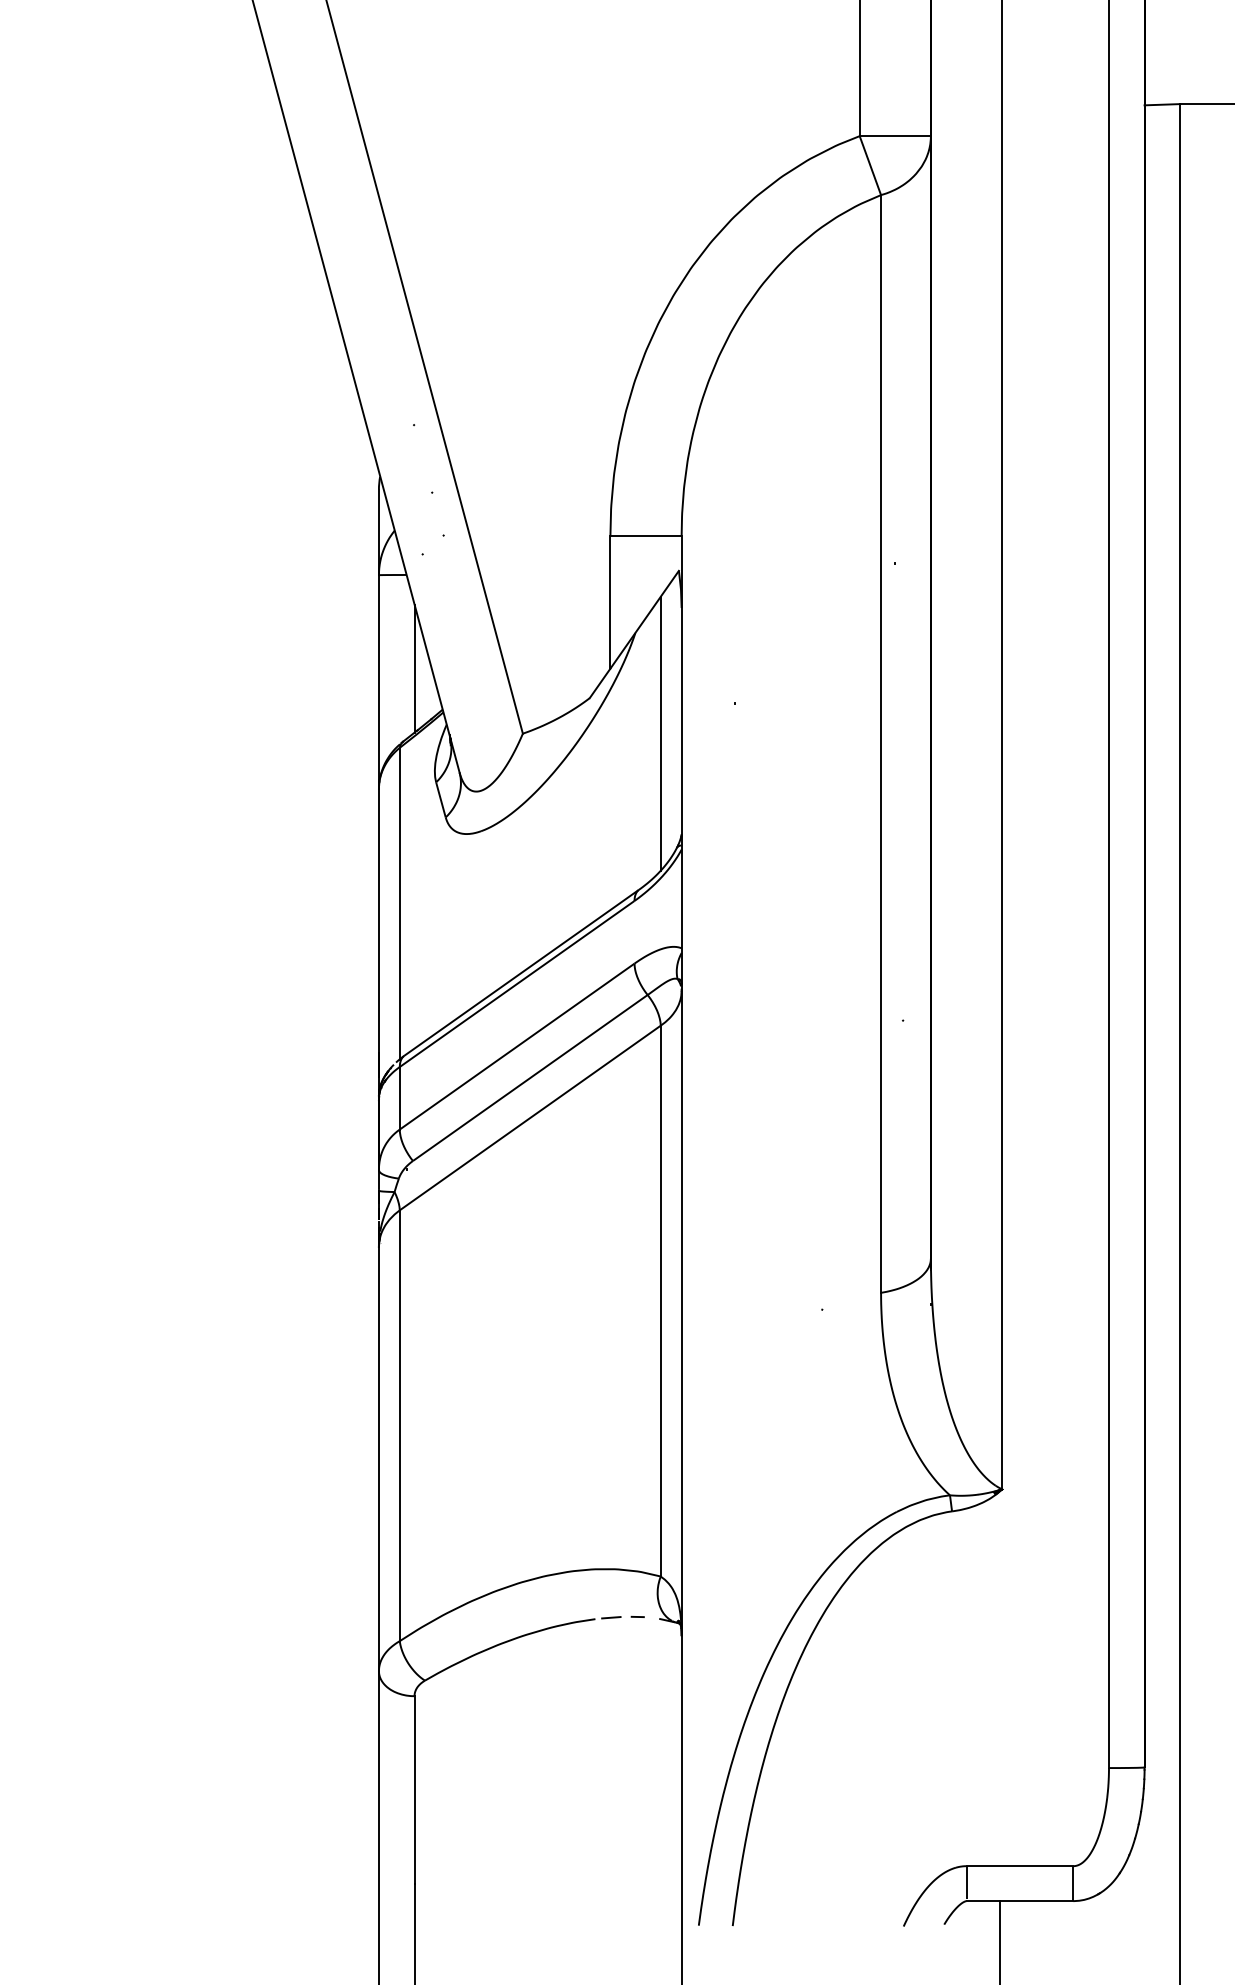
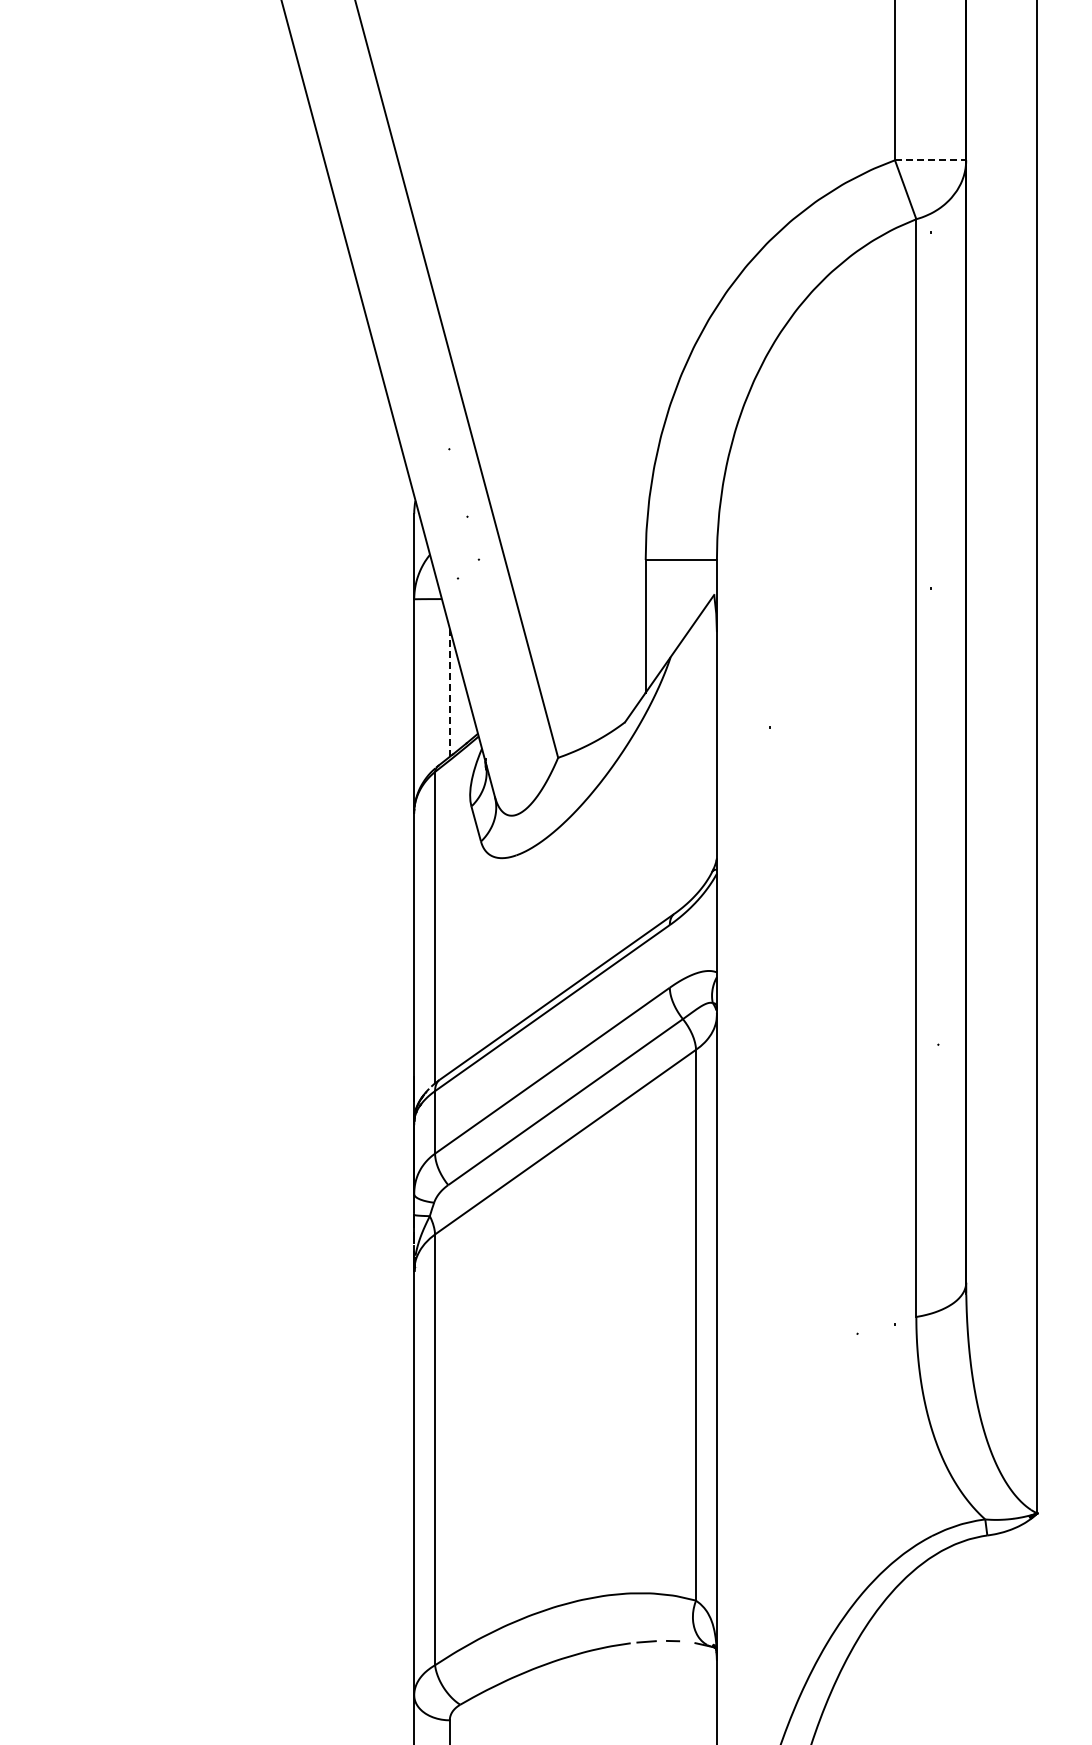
line: (895, 136) -> (930, 160), solid -> dashed
line: (414, 669) -> (449, 693), solid -> dashed
line: (660, 733) -> (695, 757), removed

